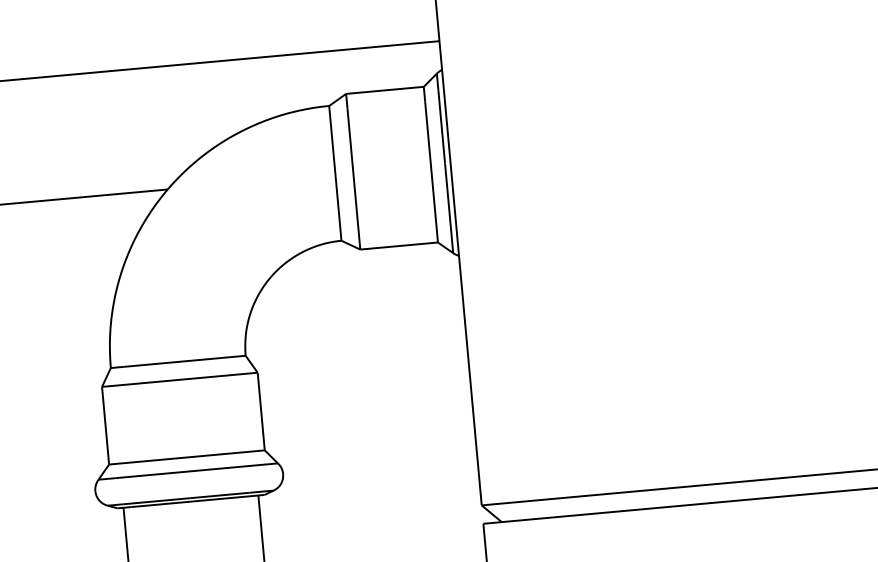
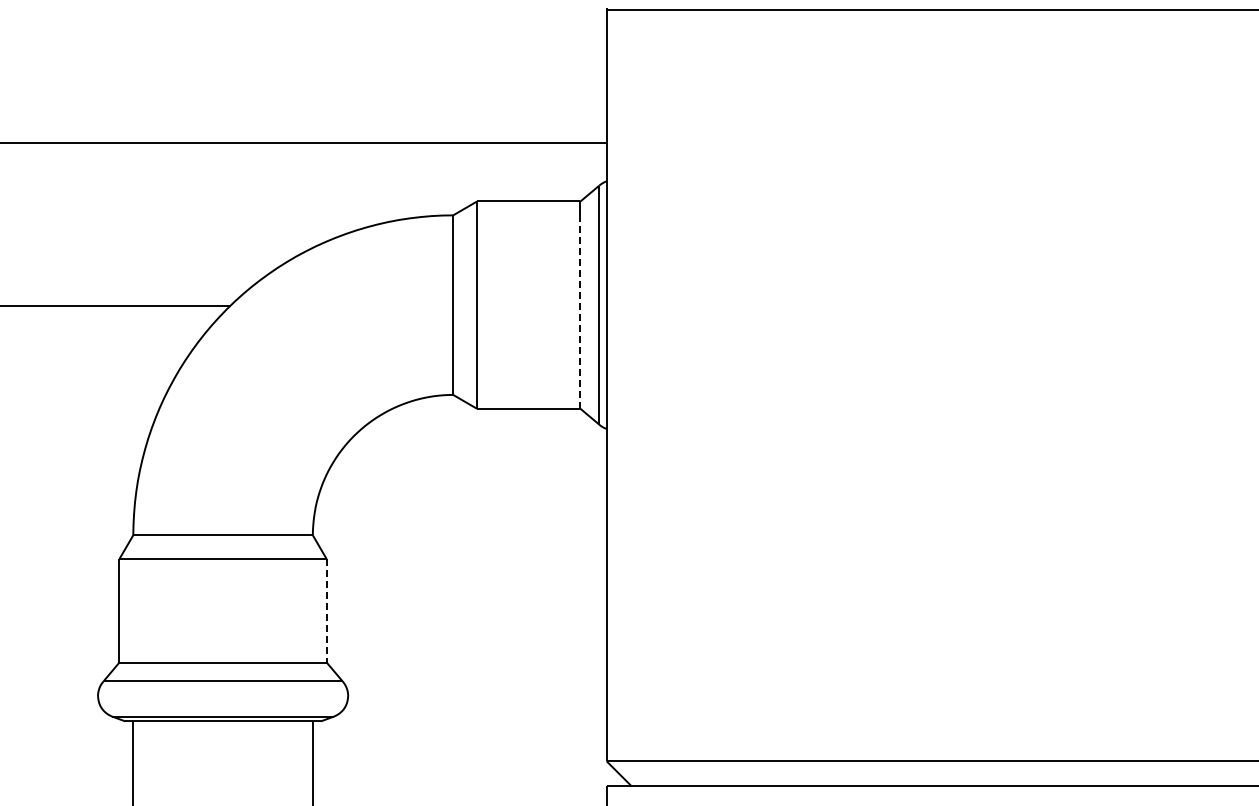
line: (431, 172) -> (580, 315), solid -> dashed
line: (261, 411) -> (326, 610), solid -> dashed

